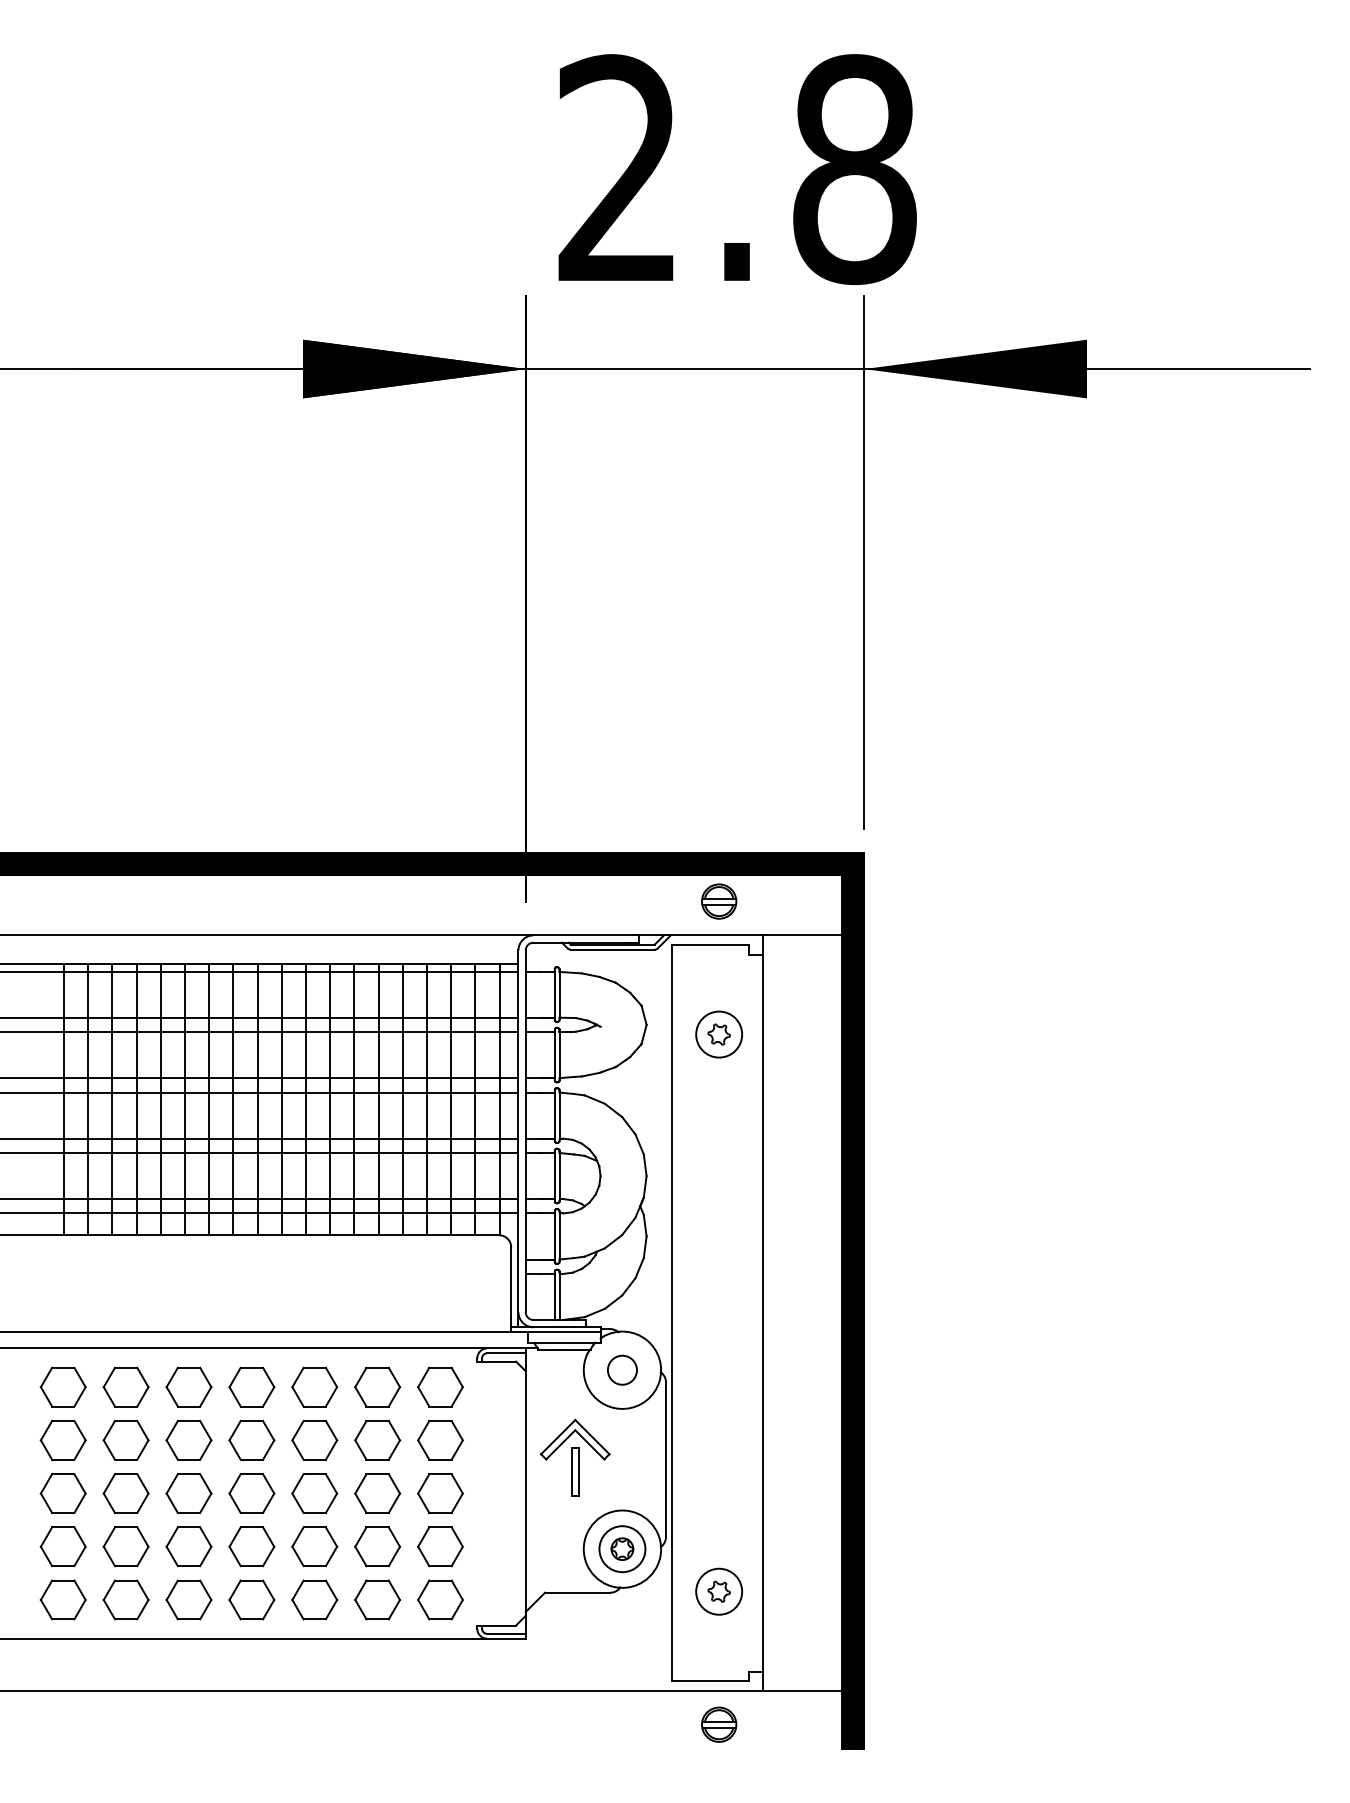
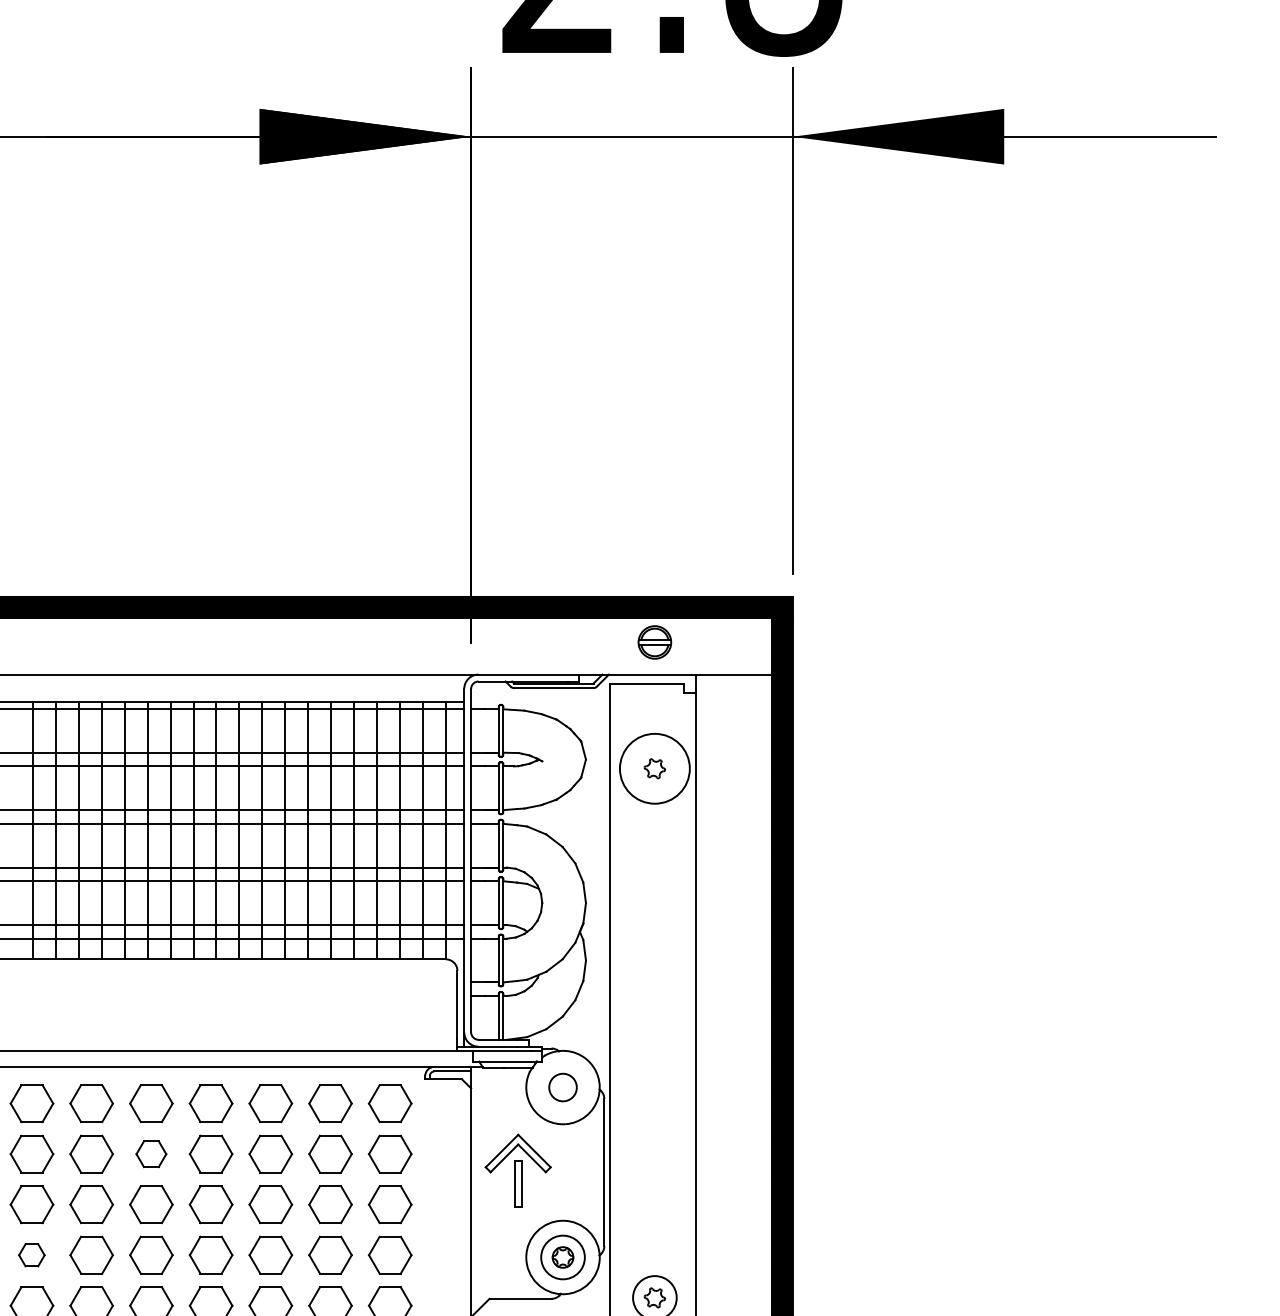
circle: (719, 1034) -> (655, 768), size x1.6
part: (188, 1440) -> (150, 1154), size x0.7
part: (62, 1546) -> (31, 1254), size x0.6

